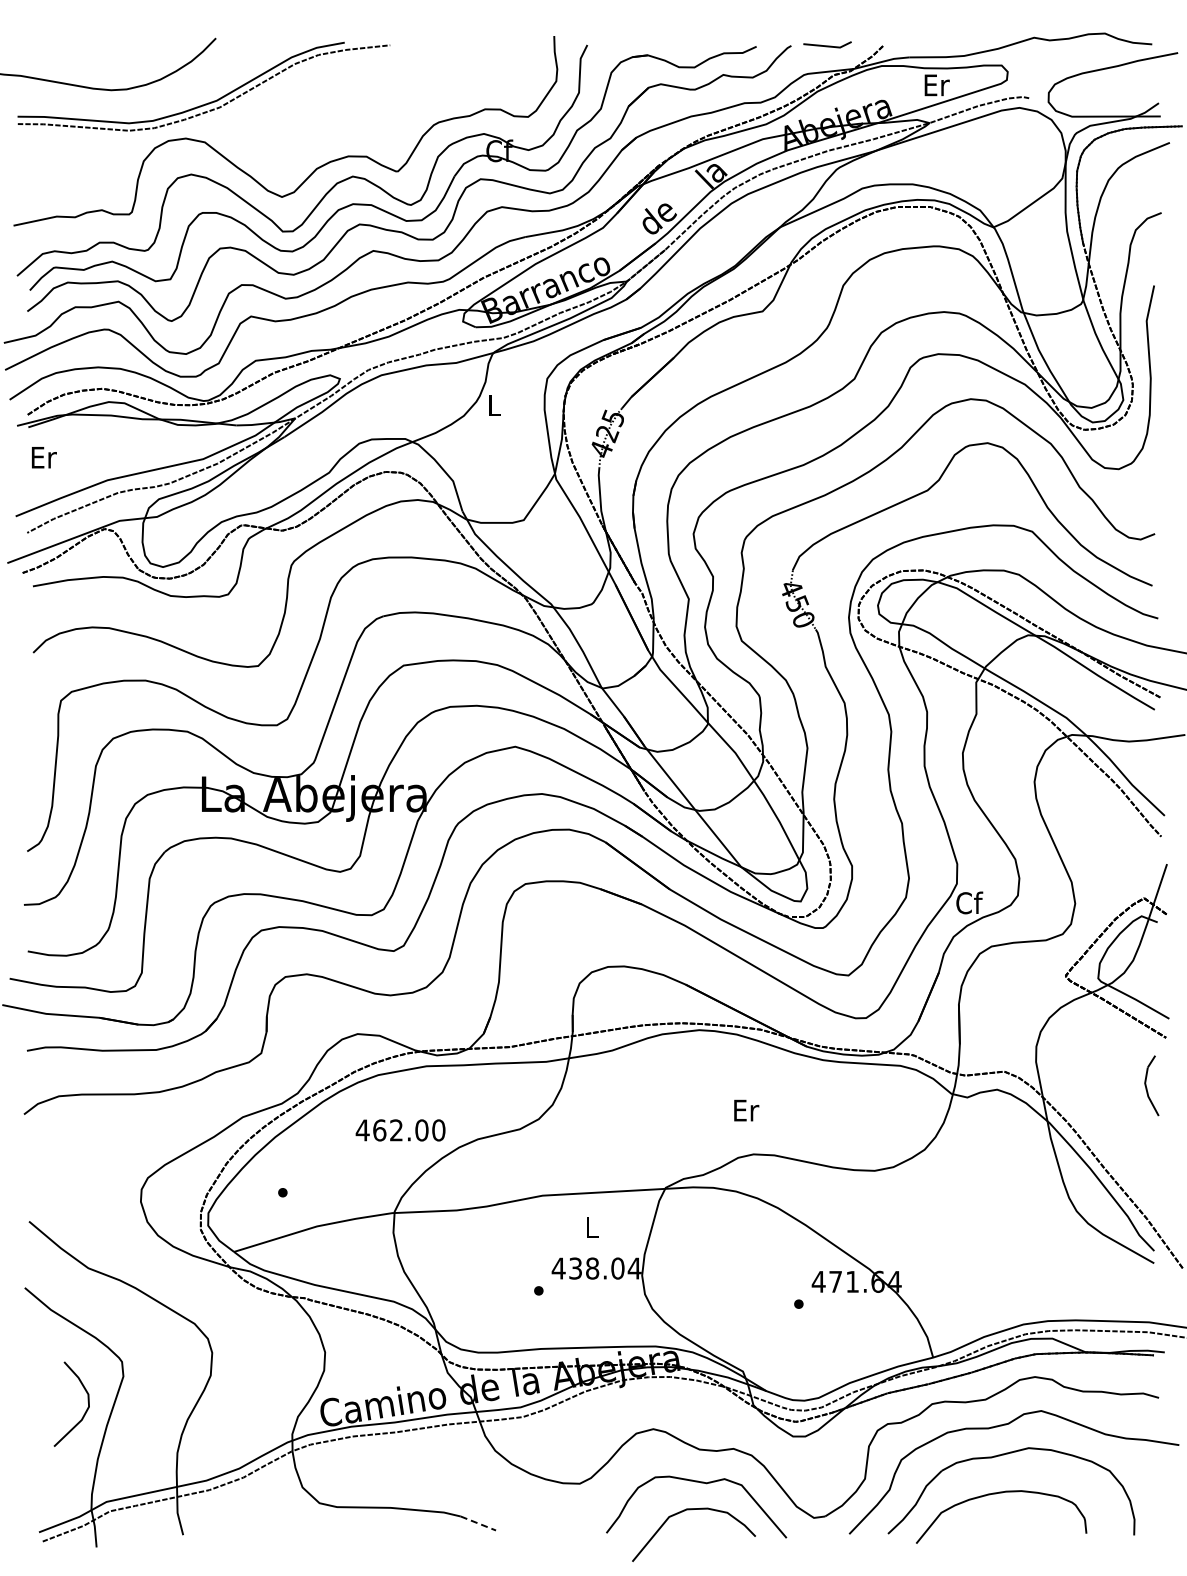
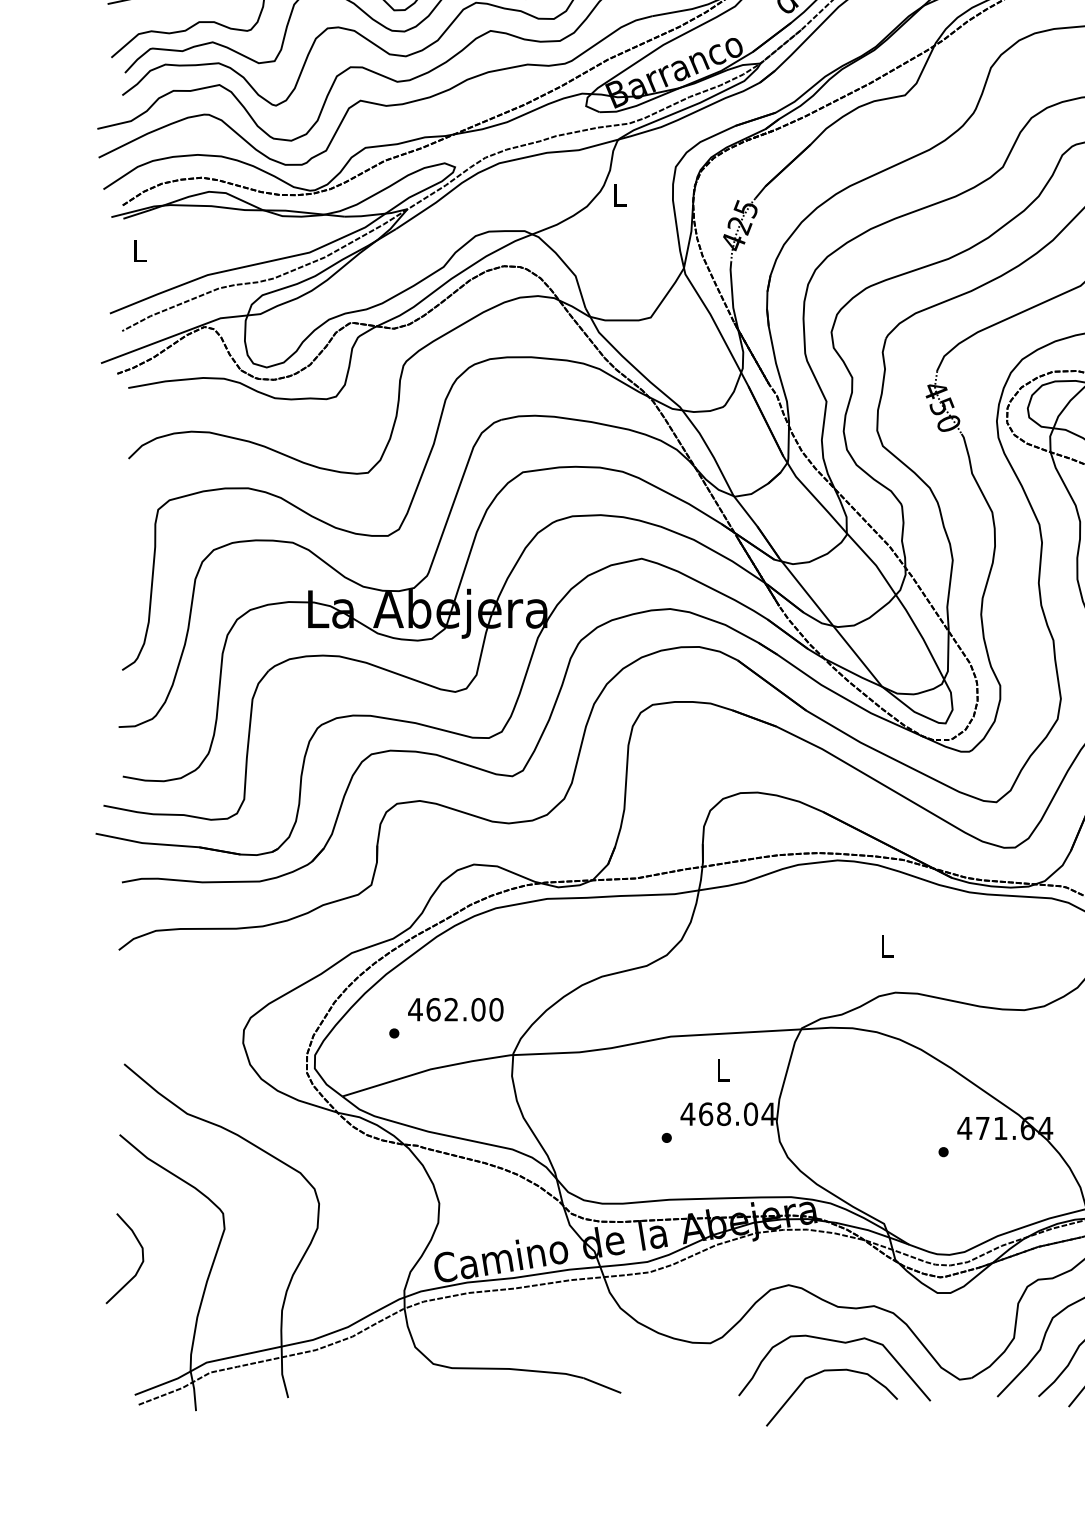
text: (43, 457) -> (139, 250), Er -> L
text: (746, 1110) -> (887, 945), Er -> L
text: (400, 1130) -> (455, 1009), moved
text: (575, 1268) -> (705, 1114), 438.04 -> 468.04
curve: (84, 1412) -> (138, 1267), moved
line: (478, 1523) -> (602, 1385), dashed -> solid

